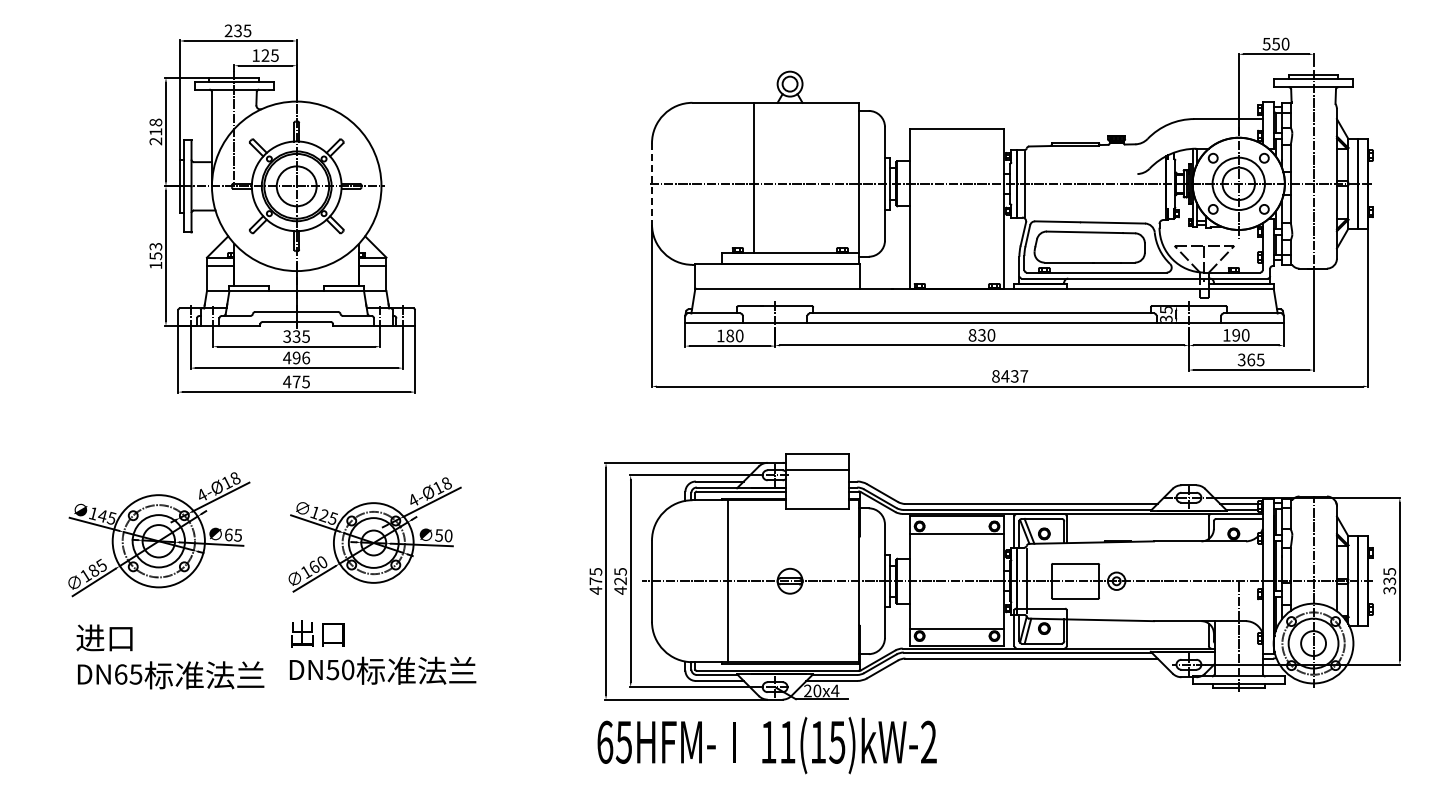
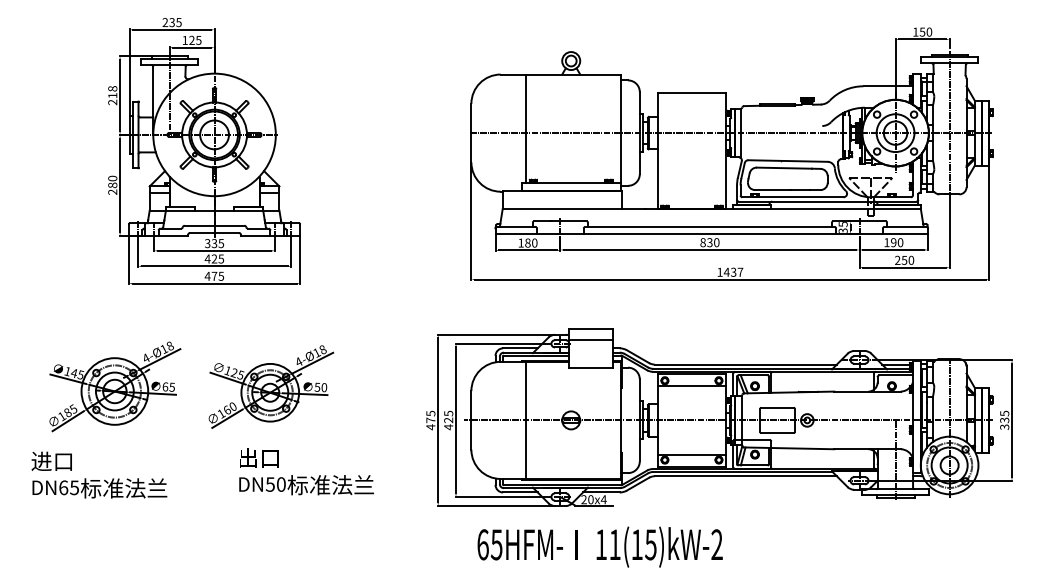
text: (1266, 44) -> (915, 32), 550 -> 150
line: (753, 177) -> (525, 128), moved
line: (652, 183) -> (471, 132), dashed -> solid
text: (155, 255) -> (112, 184), 153 -> 280
text: (301, 357) -> (218, 258), 496 -> 425
text: (1250, 359) -> (904, 260), 365 -> 250
text: (995, 376) -> (719, 272), 8437 -> 1437
text: (382, 652) -> (306, 471), moved
text: (170, 656) -> (99, 474), moved
text: (766, 745) -> (599, 547), moved

